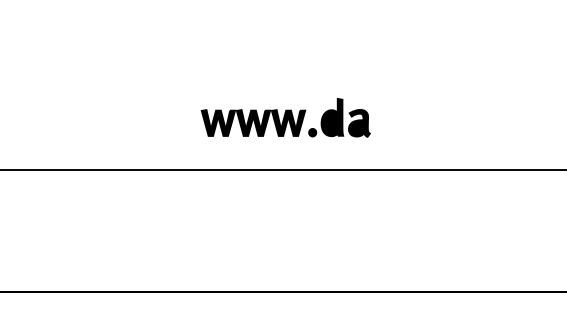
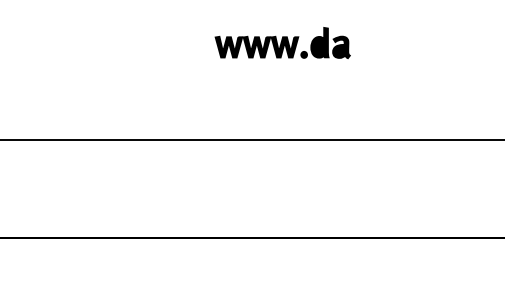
part: (285, 118) -> (282, 43), moved

